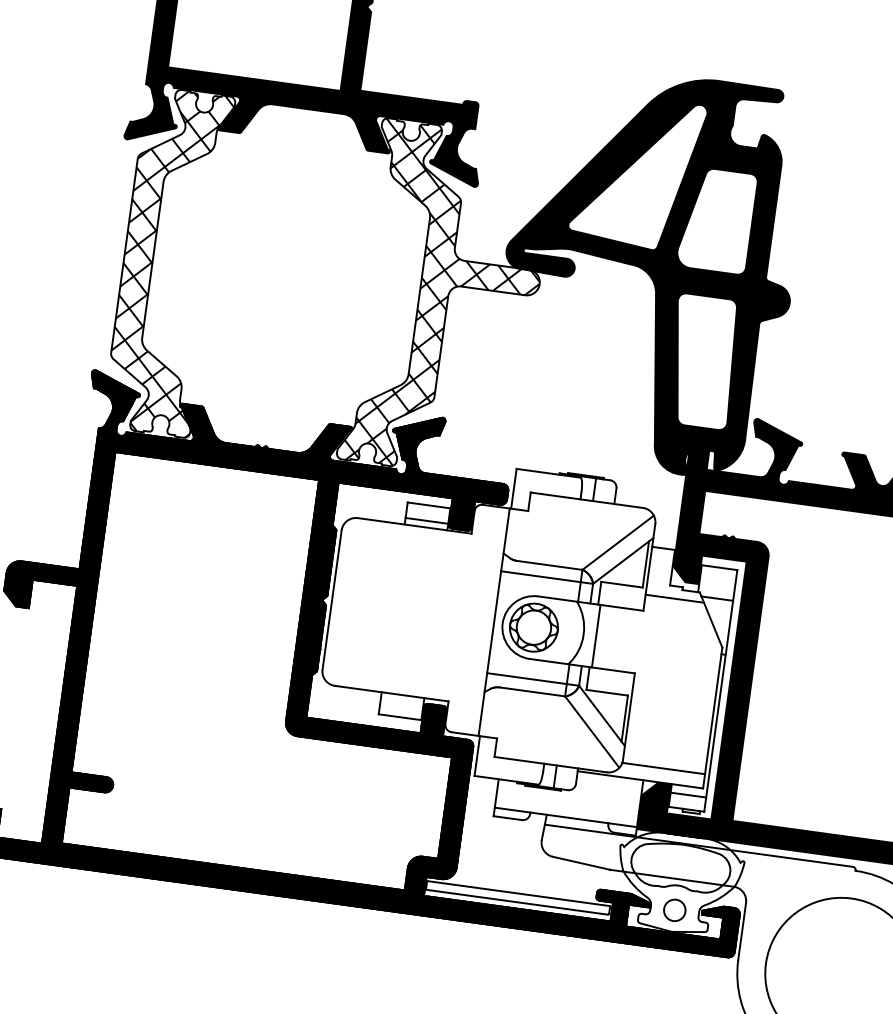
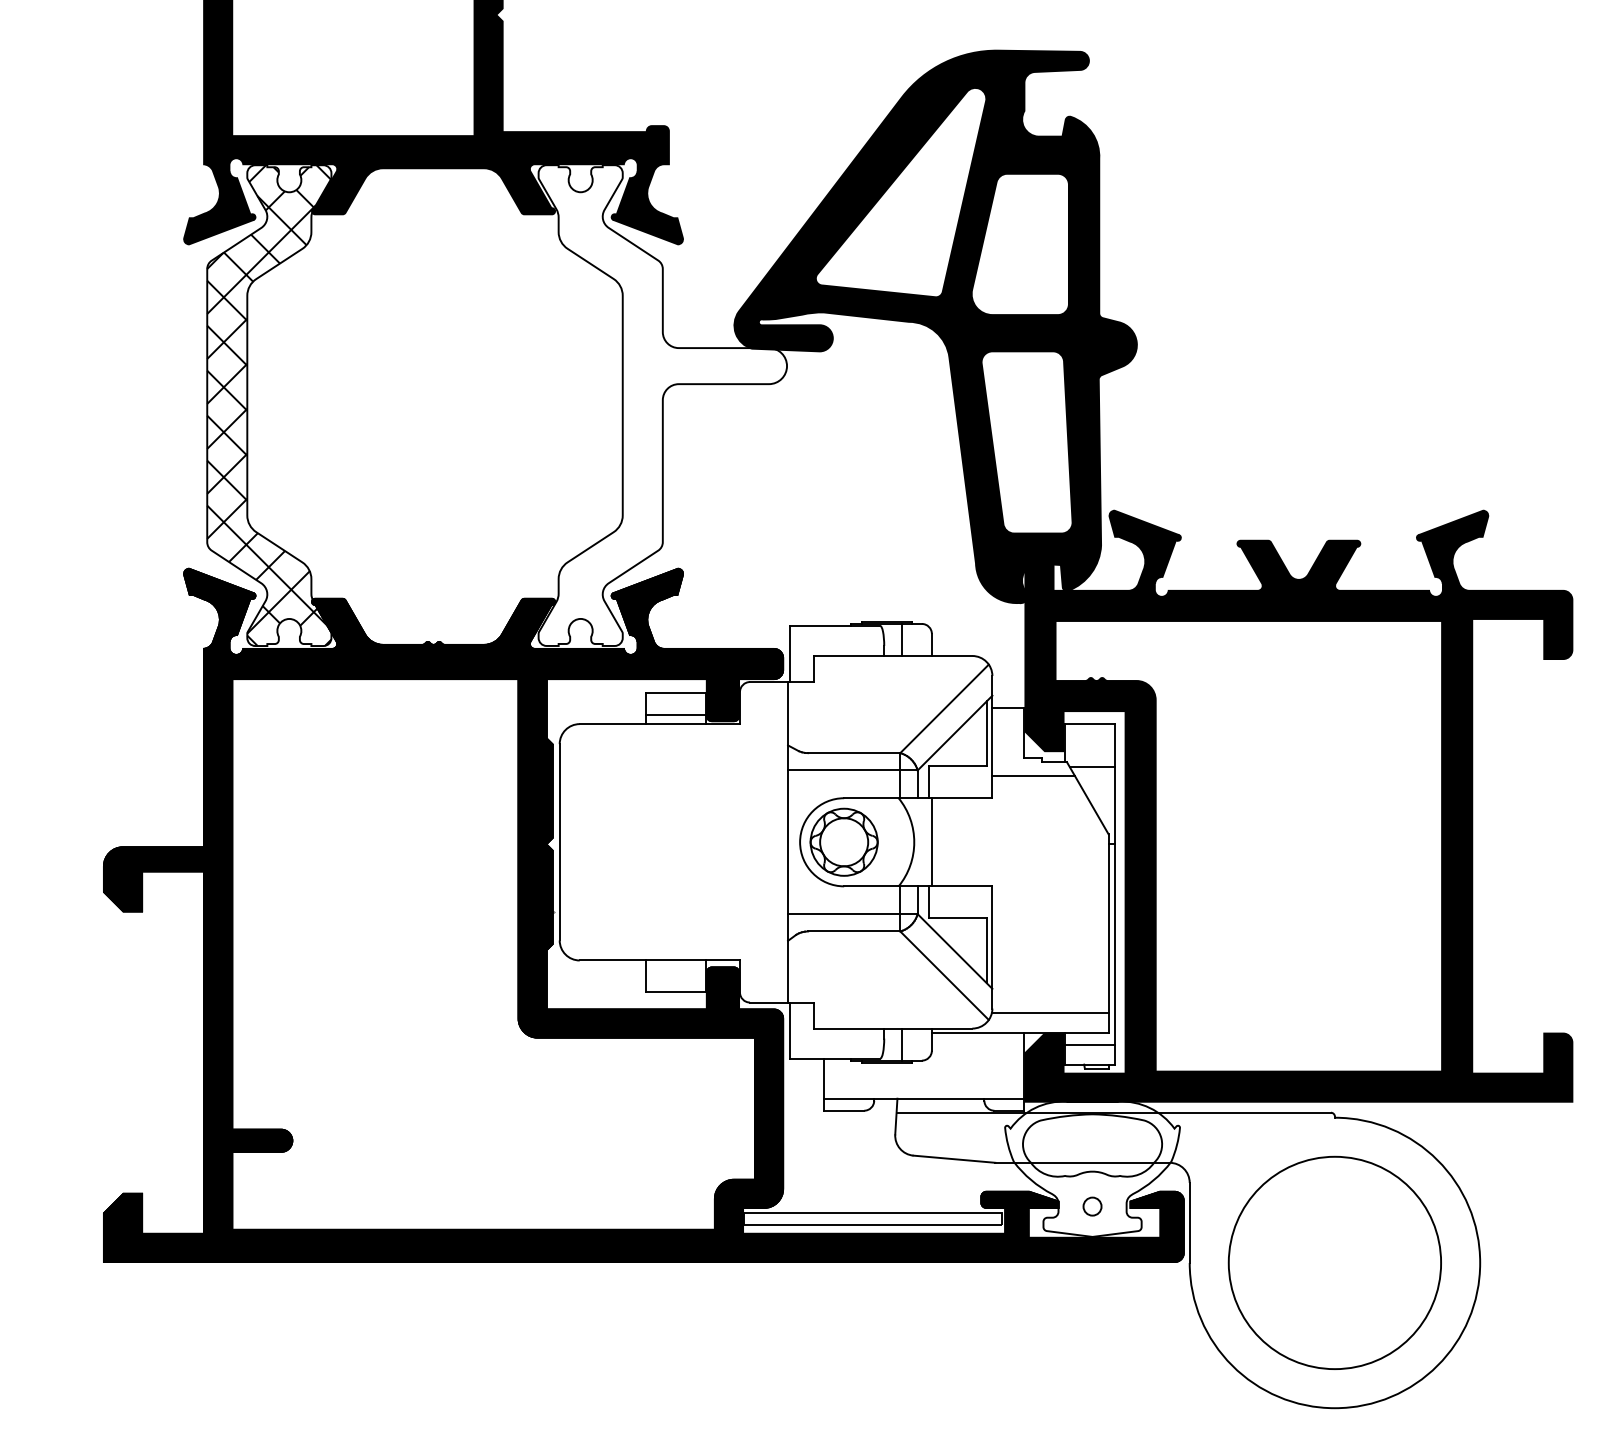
hatch: (449, 300) -> (665, 405), removed
circle: (674, 910) -> (1092, 1206), size x0.6

